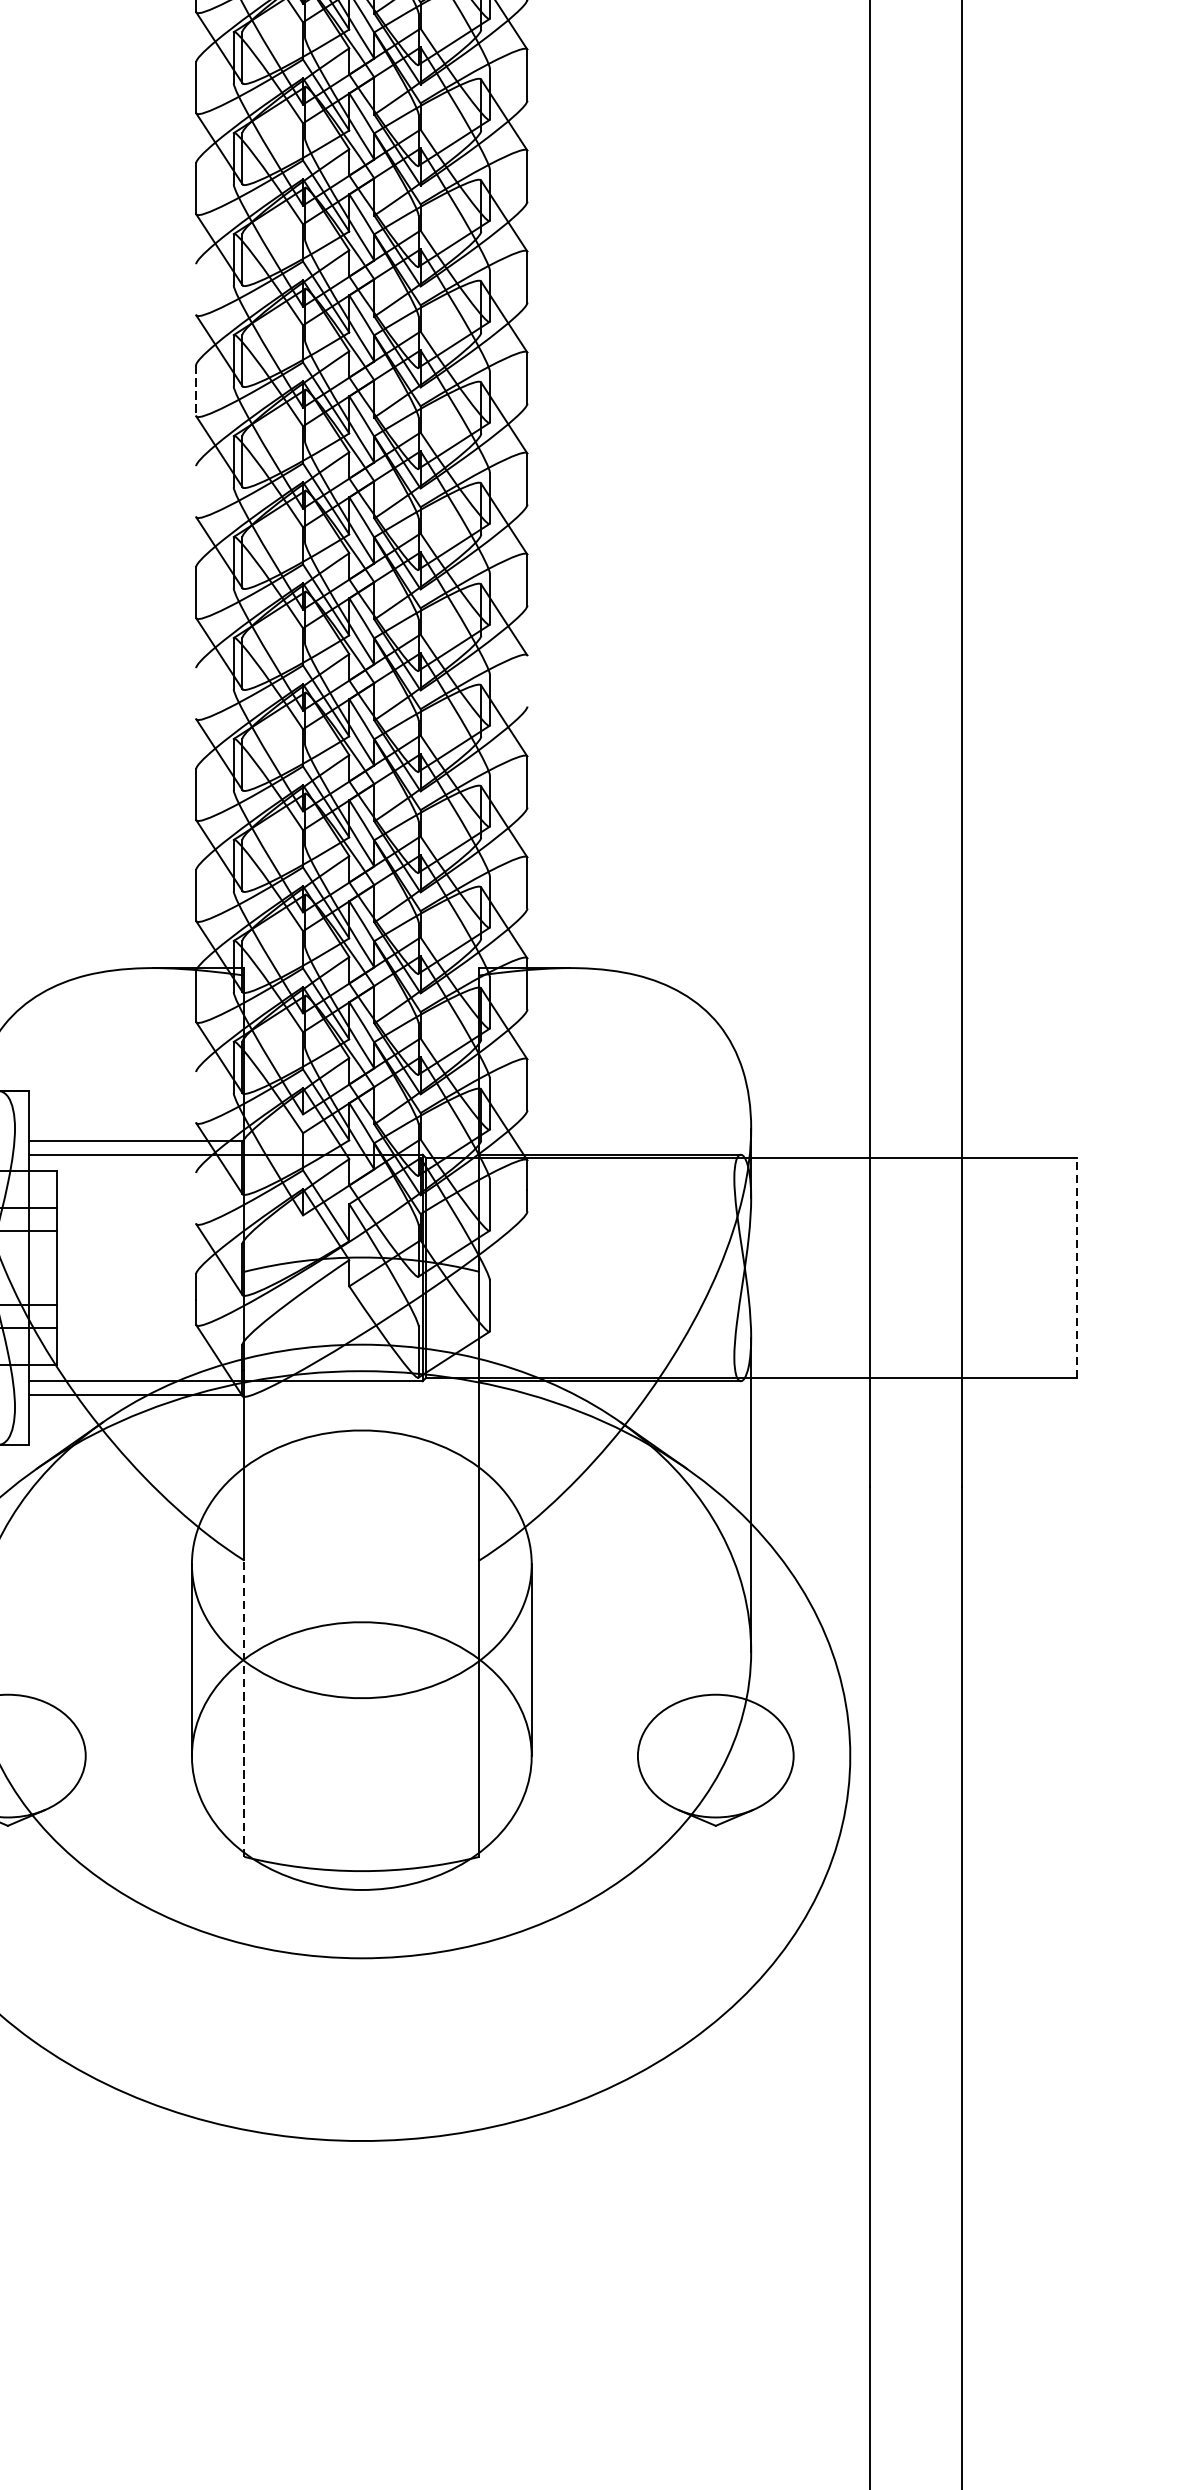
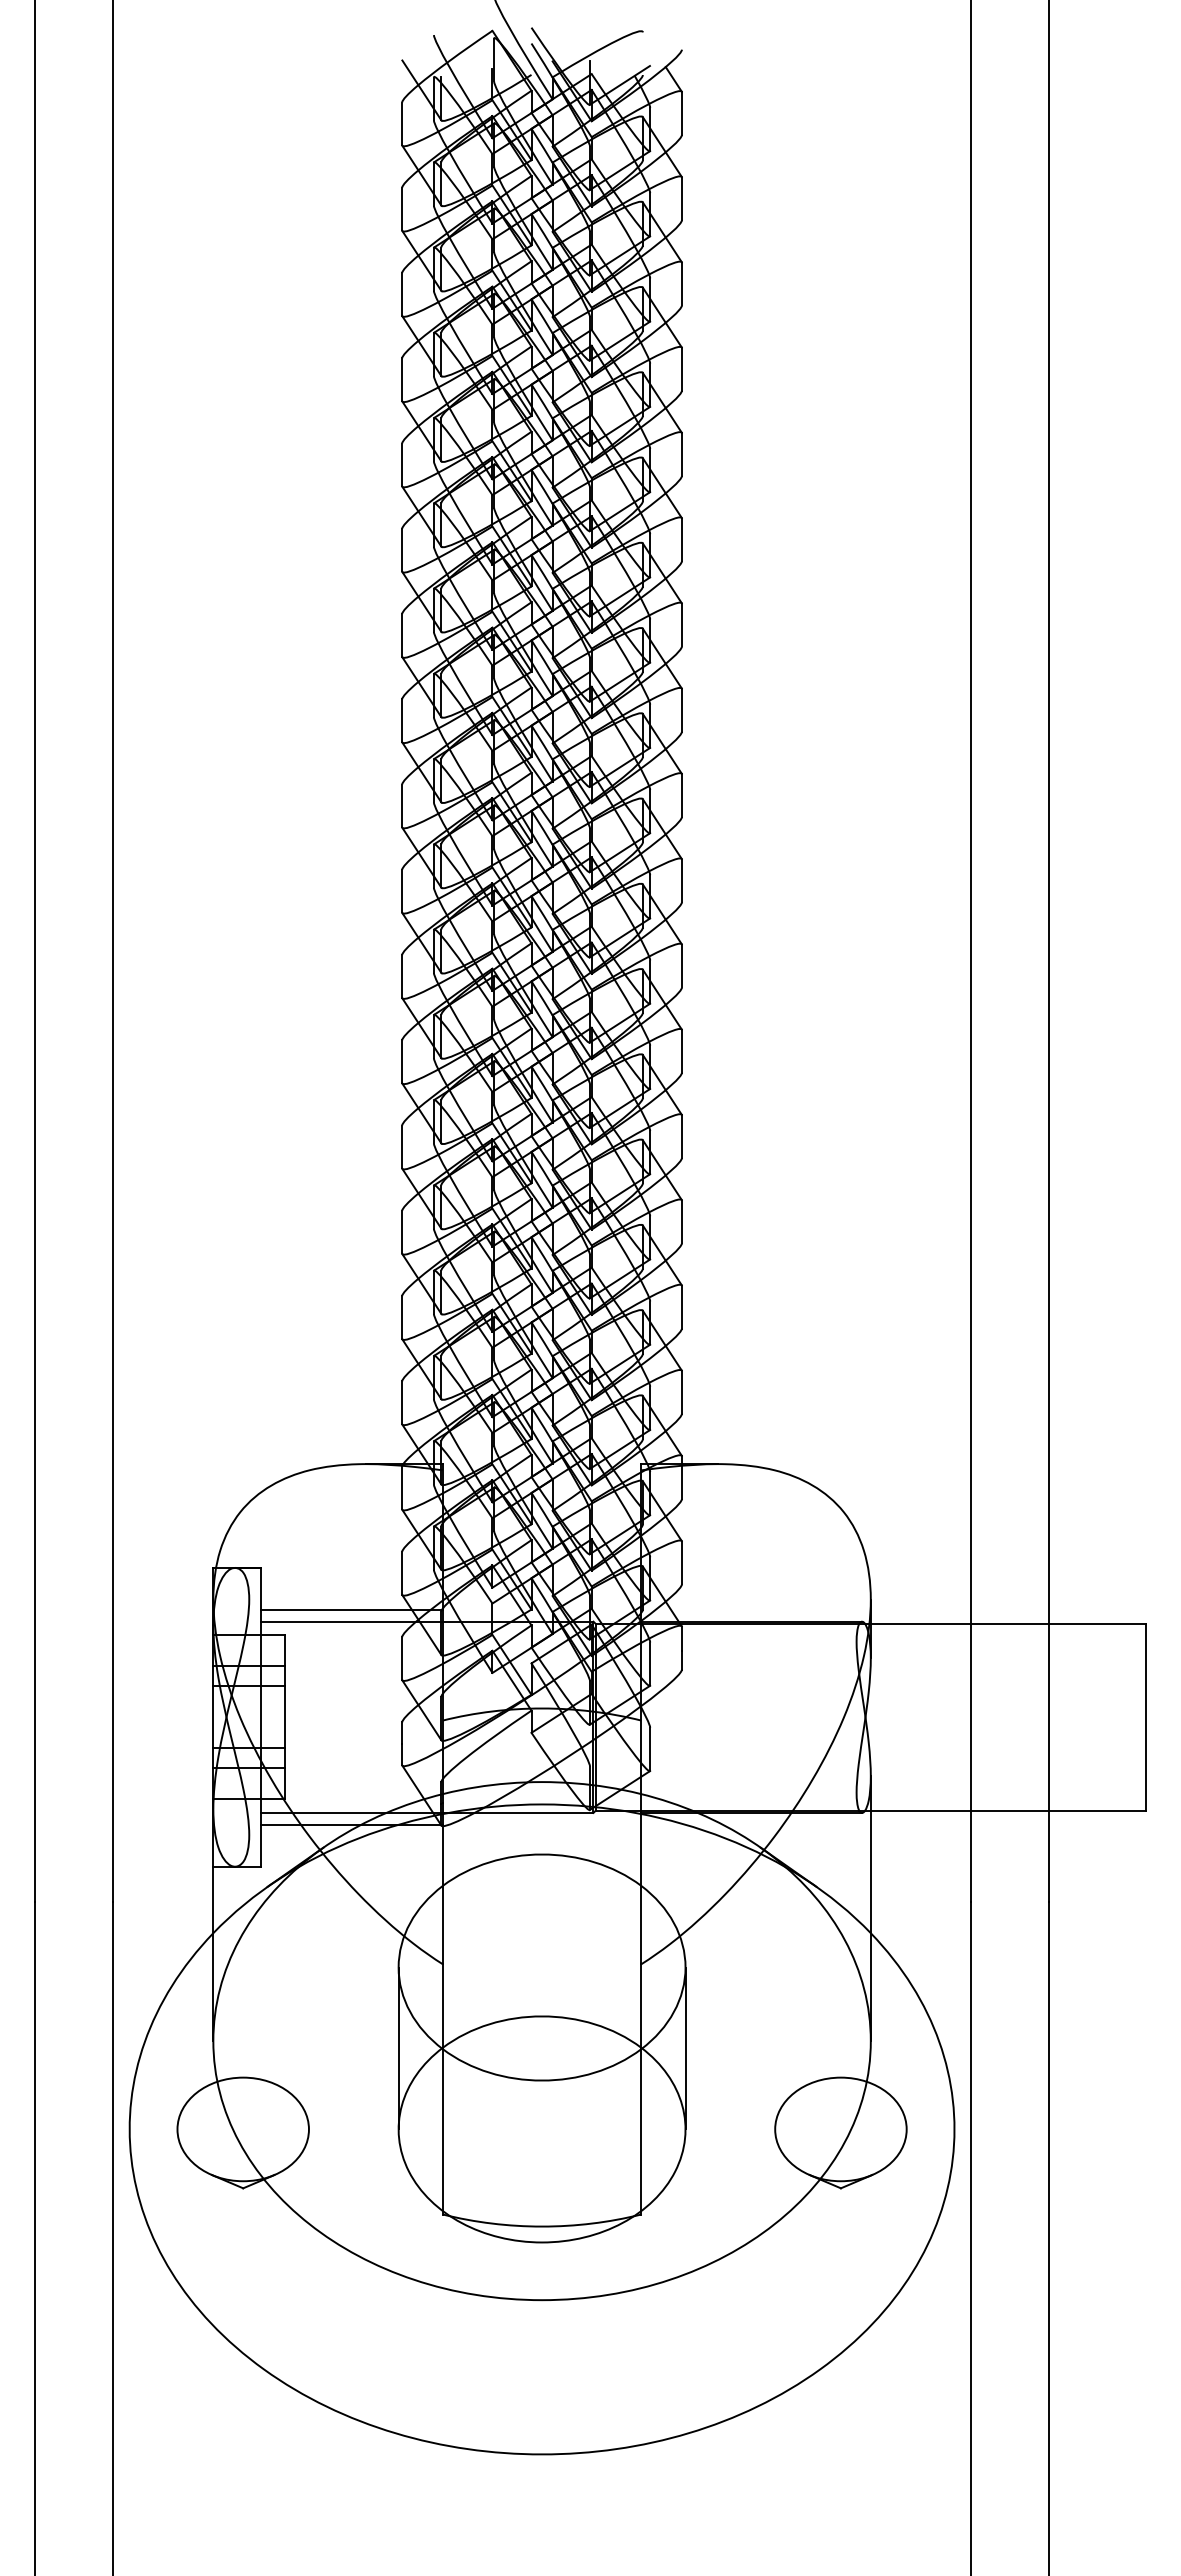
line: (196, 288) -> (402, 890), added
line: (196, 390) -> (402, 976), dashed -> solid
line: (196, 491) -> (402, 1061), added
line: (526, 680) -> (681, 1221), added
line: (196, 692) -> (402, 1231), added
line: (196, 1096) -> (402, 1572), added
line: (196, 1198) -> (402, 1658), added
line: (1076, 1267) -> (1145, 1716), dashed -> solid
line: (243, 1707) -> (442, 2088), dashed -> solid

